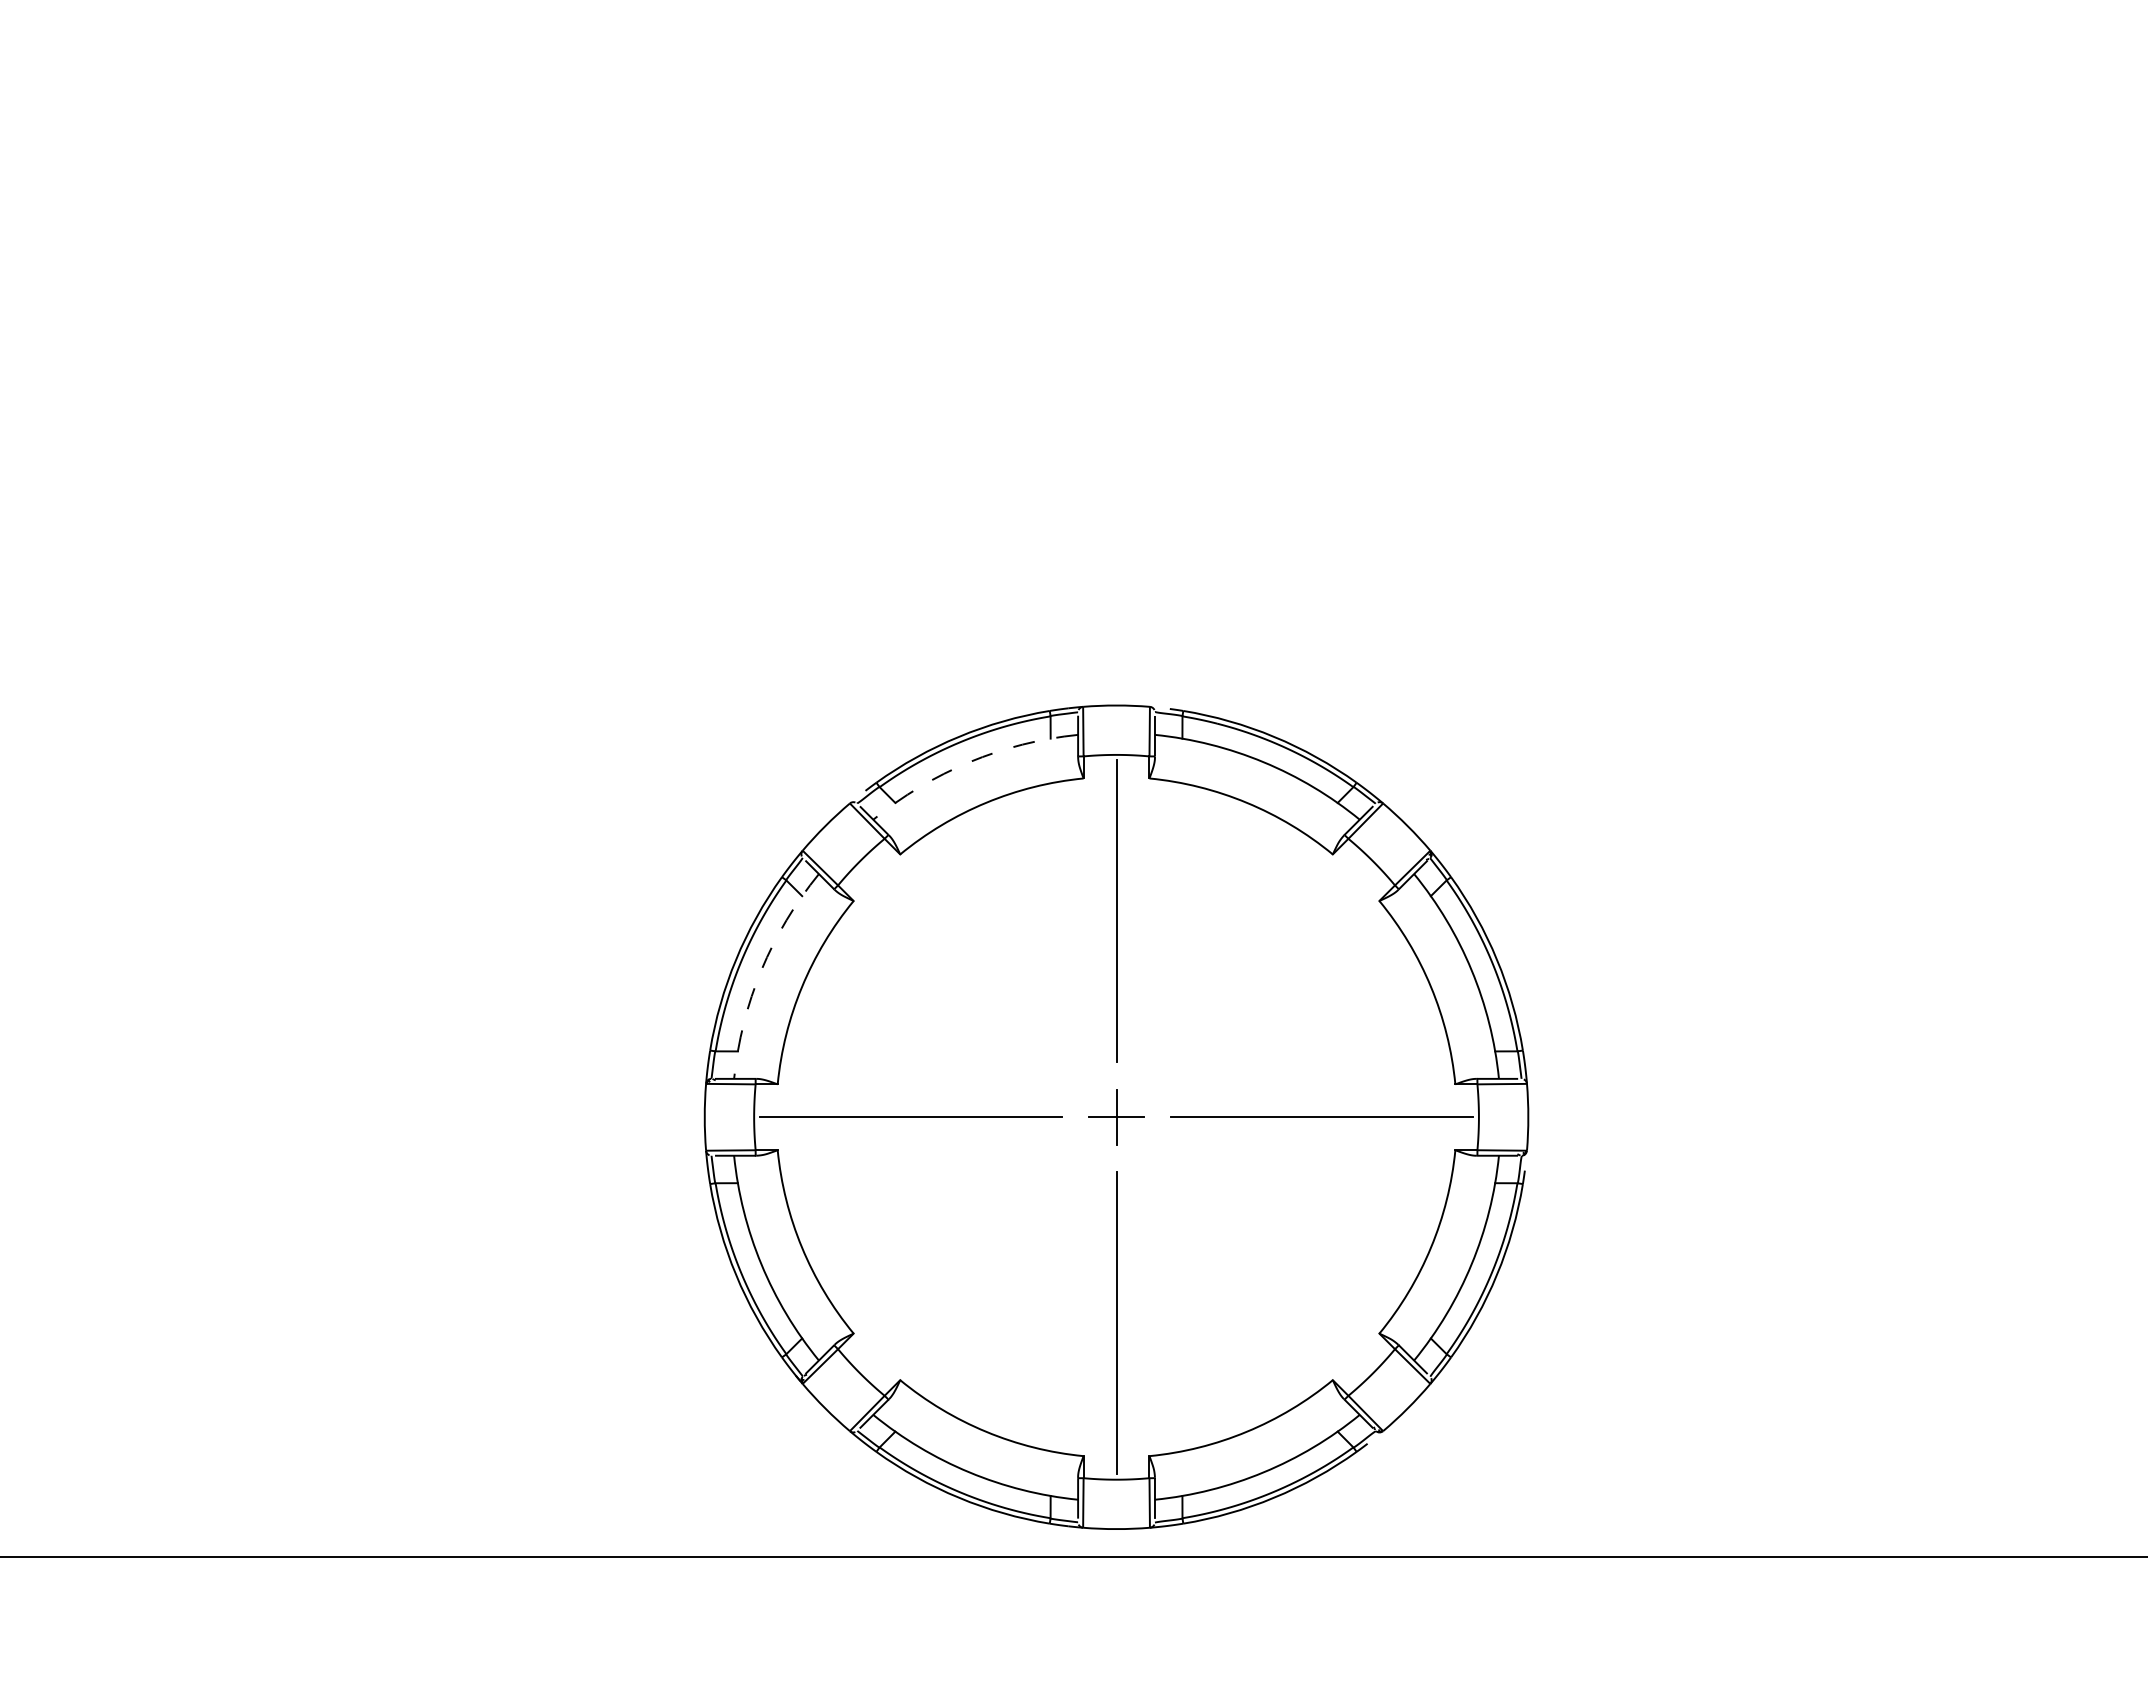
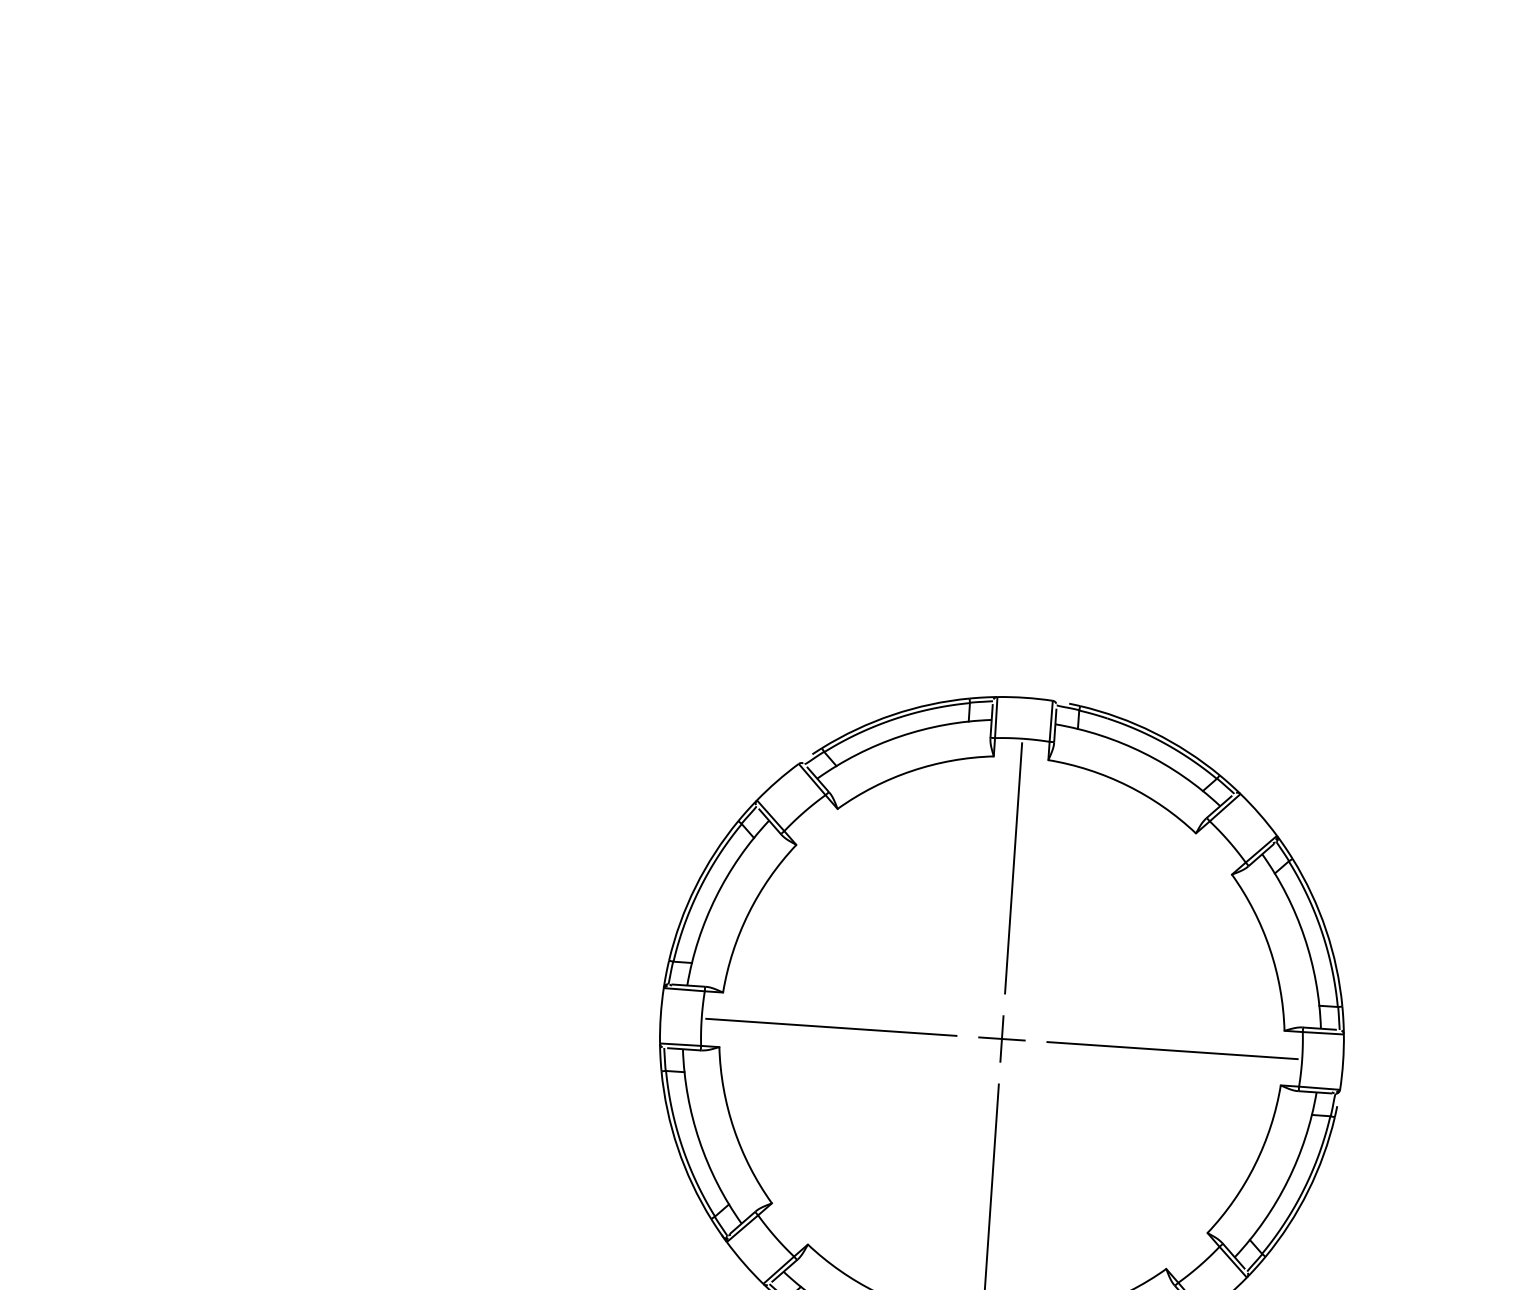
arc: (969, 762) -> (900, 736), dashed -> solid
arc: (761, 970) -> (716, 897), dashed -> solid

